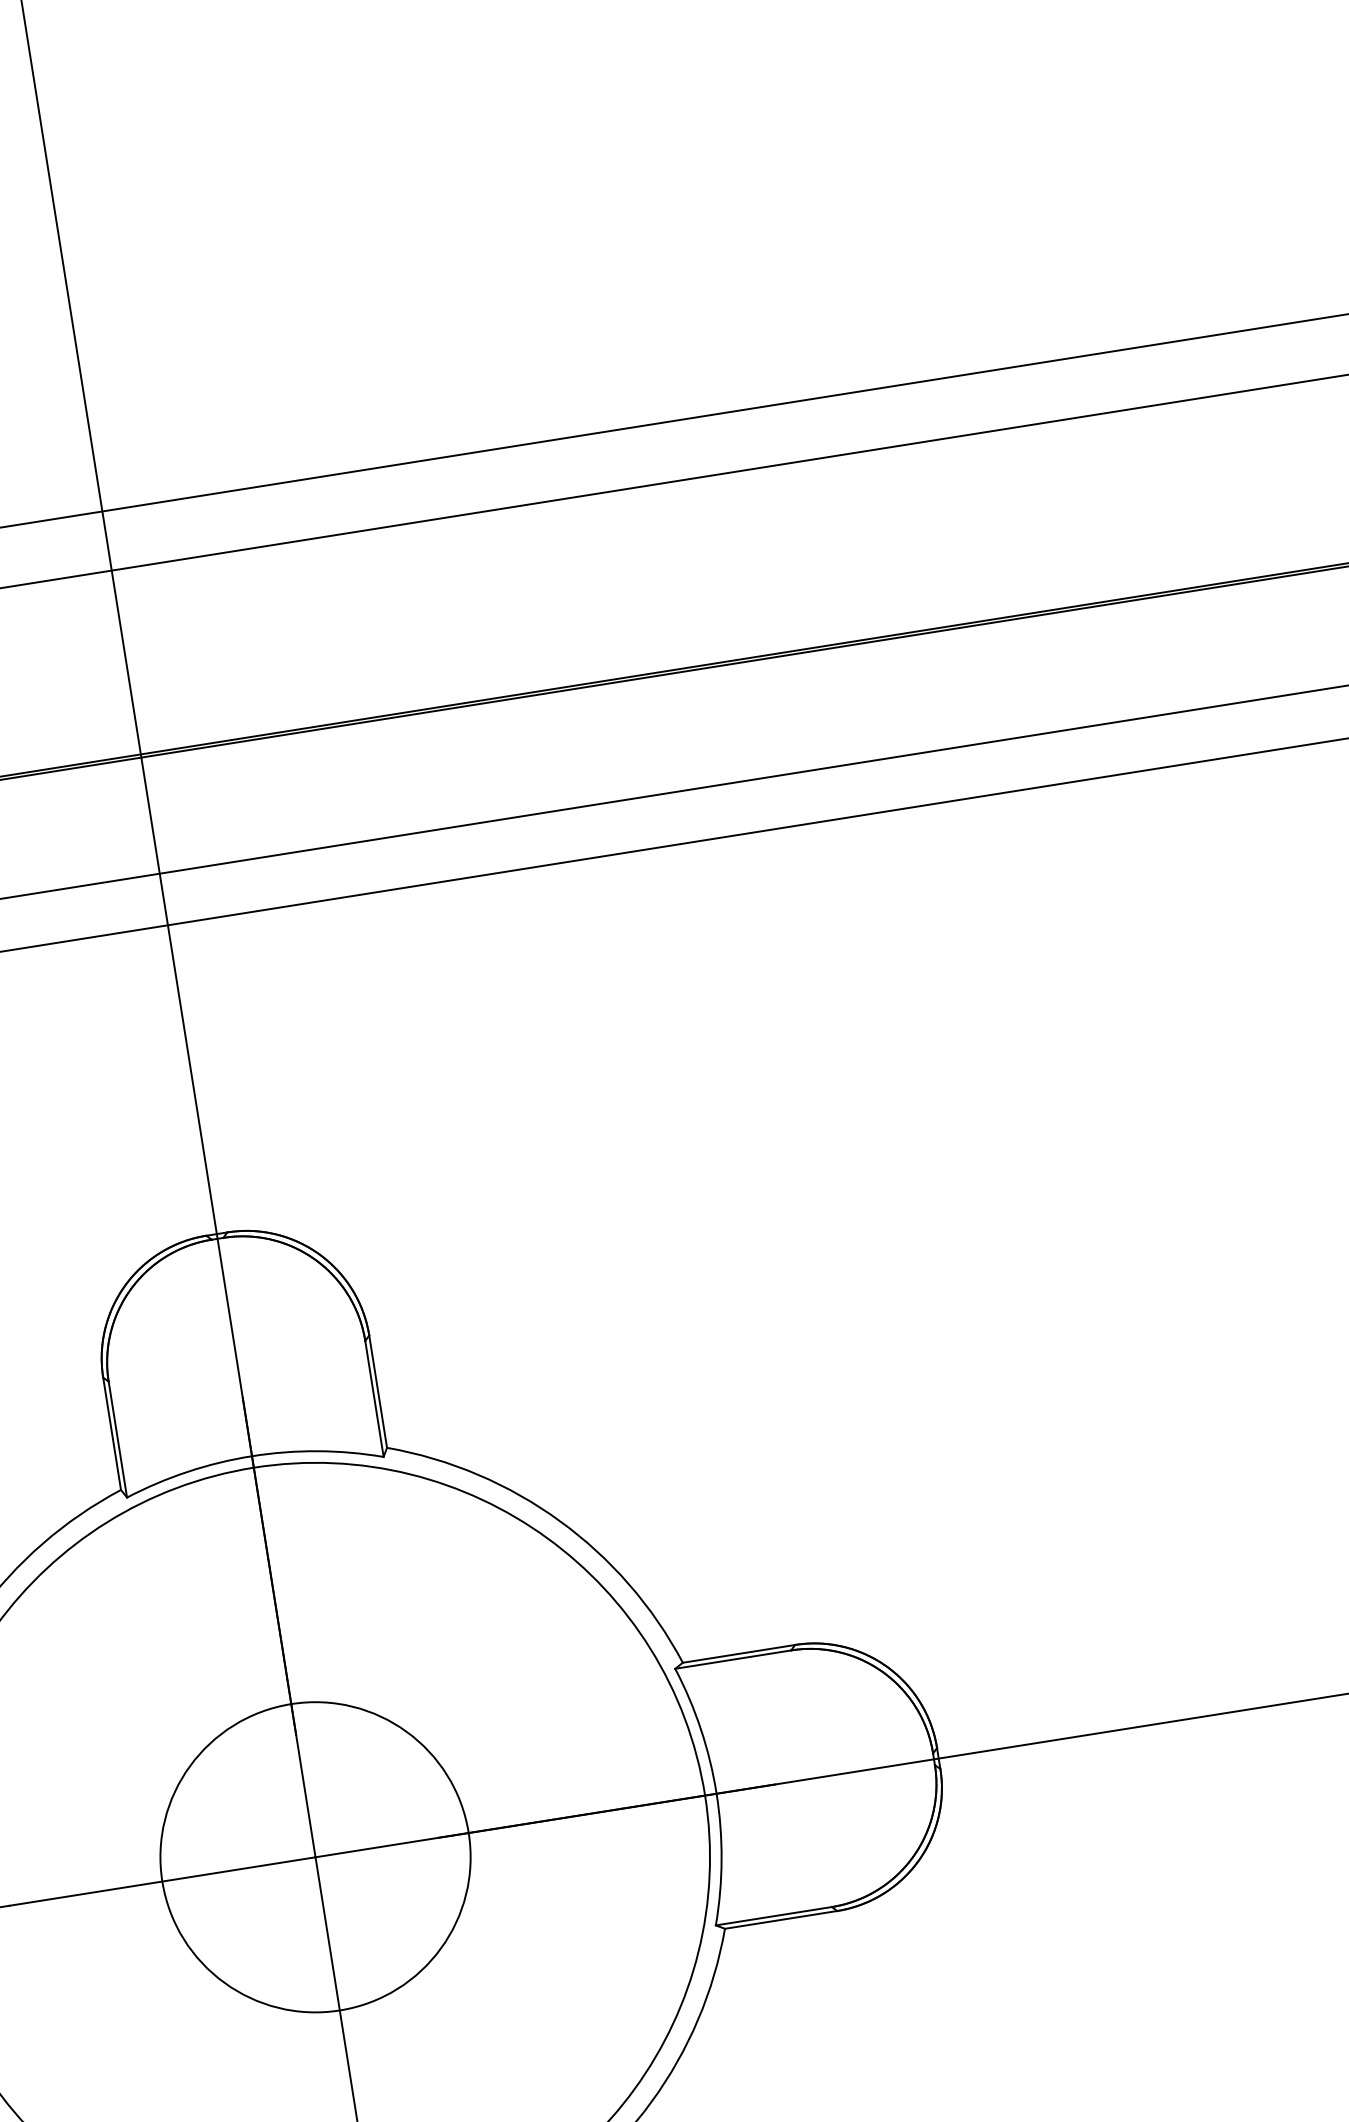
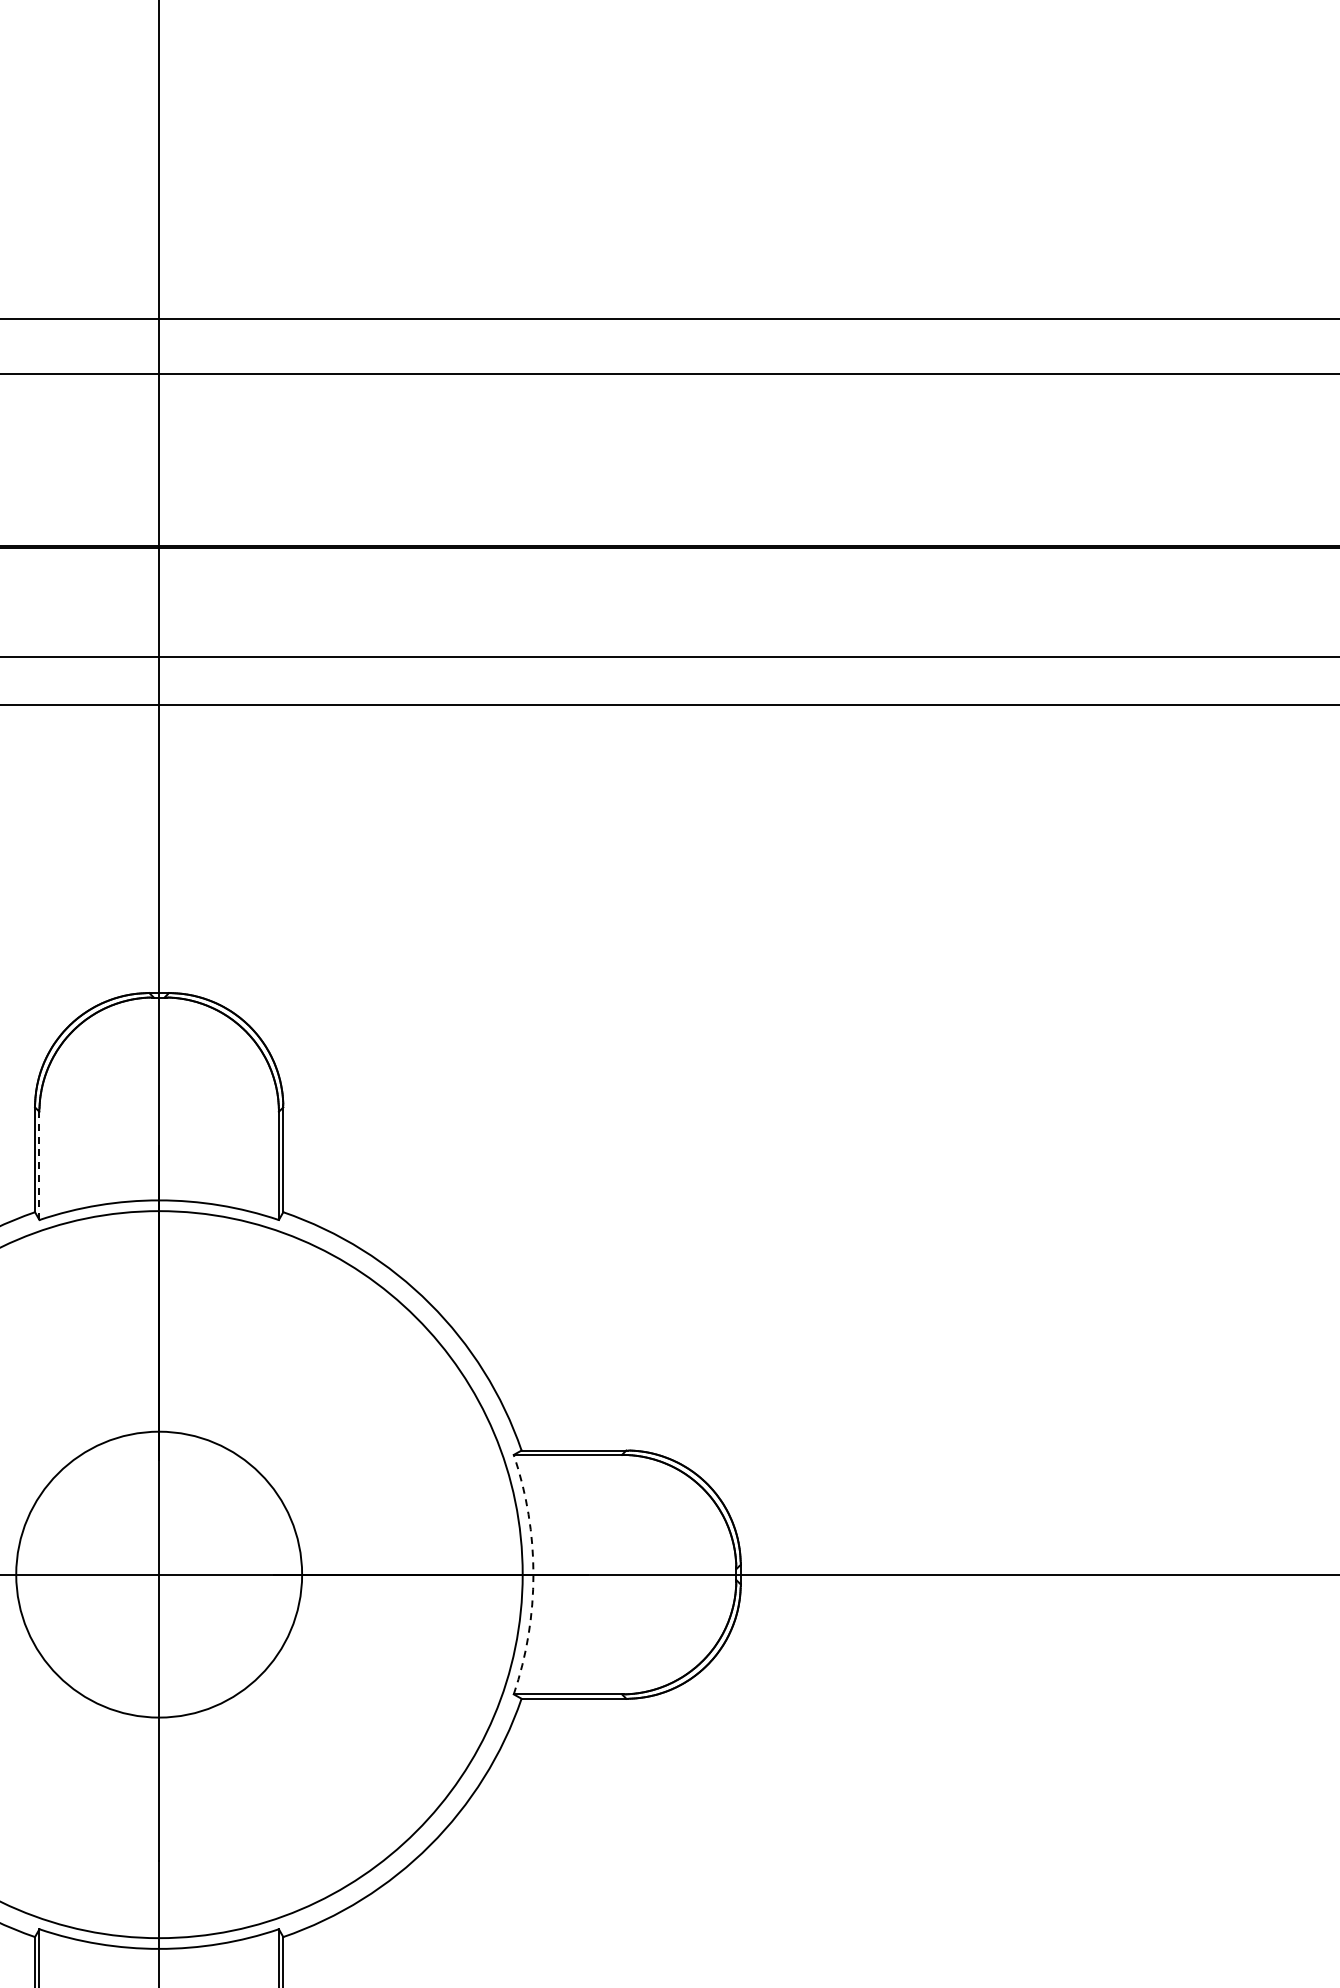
line: (117, 1439) -> (39, 1165), solid -> dashed
arc: (716, 1793) -> (533, 1574), solid -> dashed

